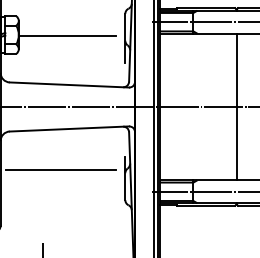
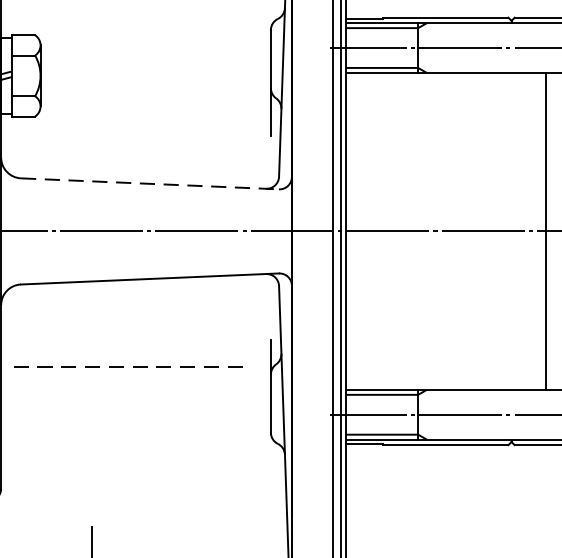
line: (66, 36) -> (143, 78), removed
line: (69, 84) -> (150, 182), solid -> dashed
line: (236, 106) -> (545, 230), moved
line: (61, 169) -> (132, 366), solid -> dashed

